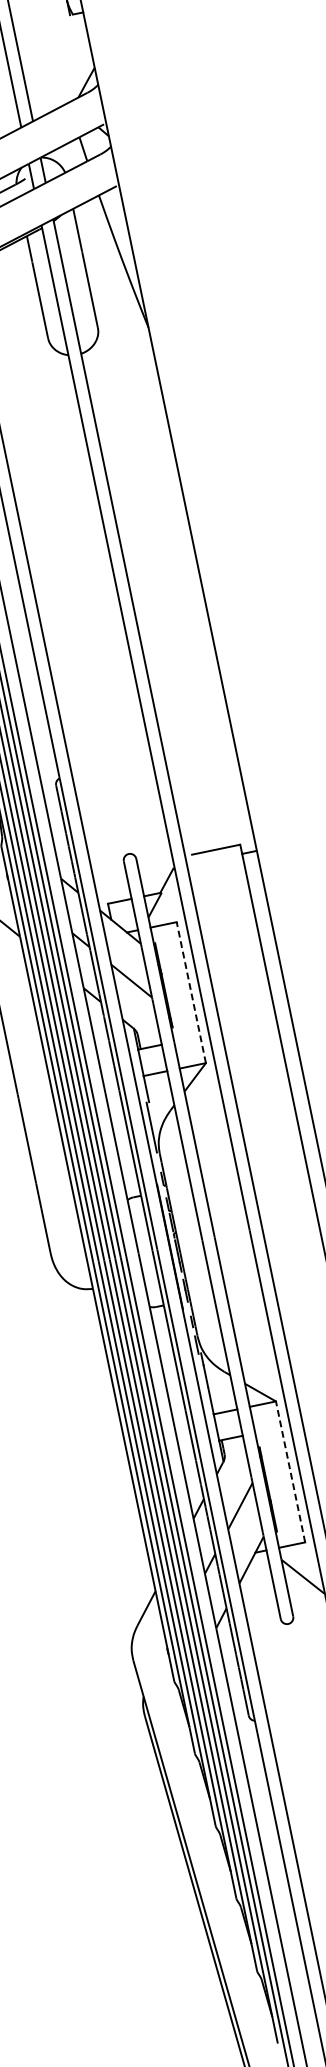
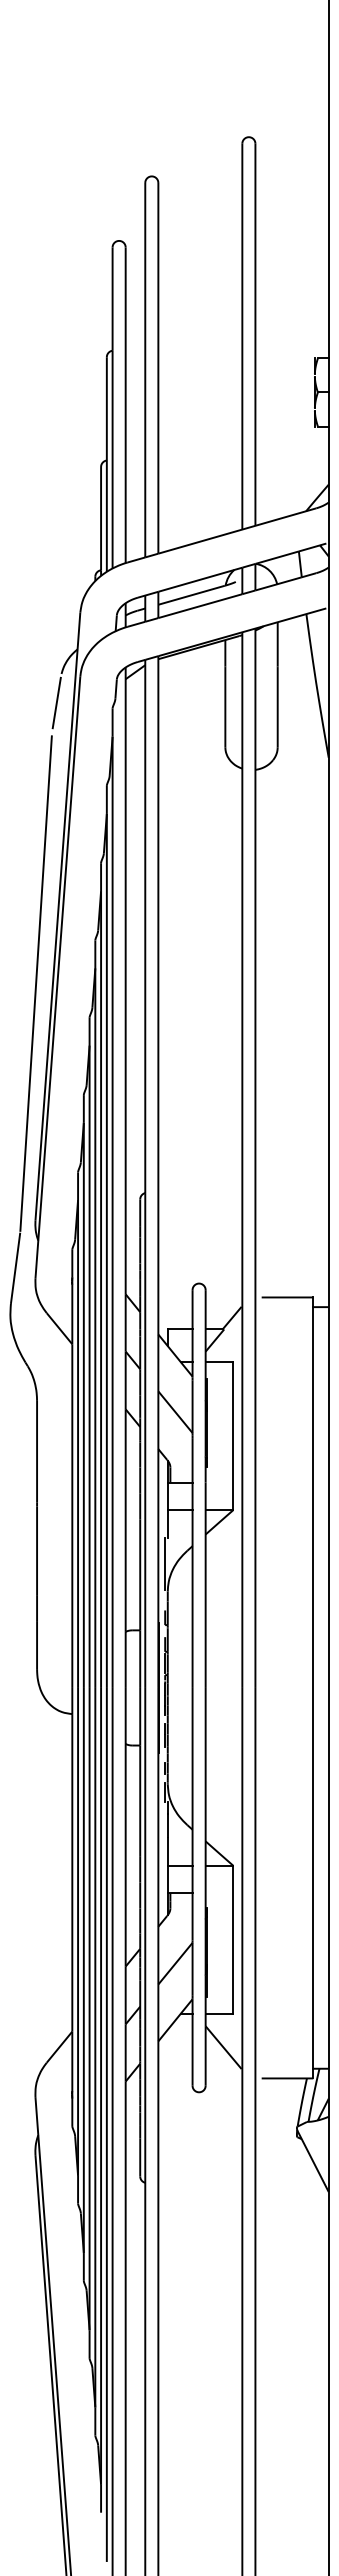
line: (191, 991) -> (233, 1435), dashed -> solid
line: (290, 1471) -> (233, 1939), dashed -> solid

